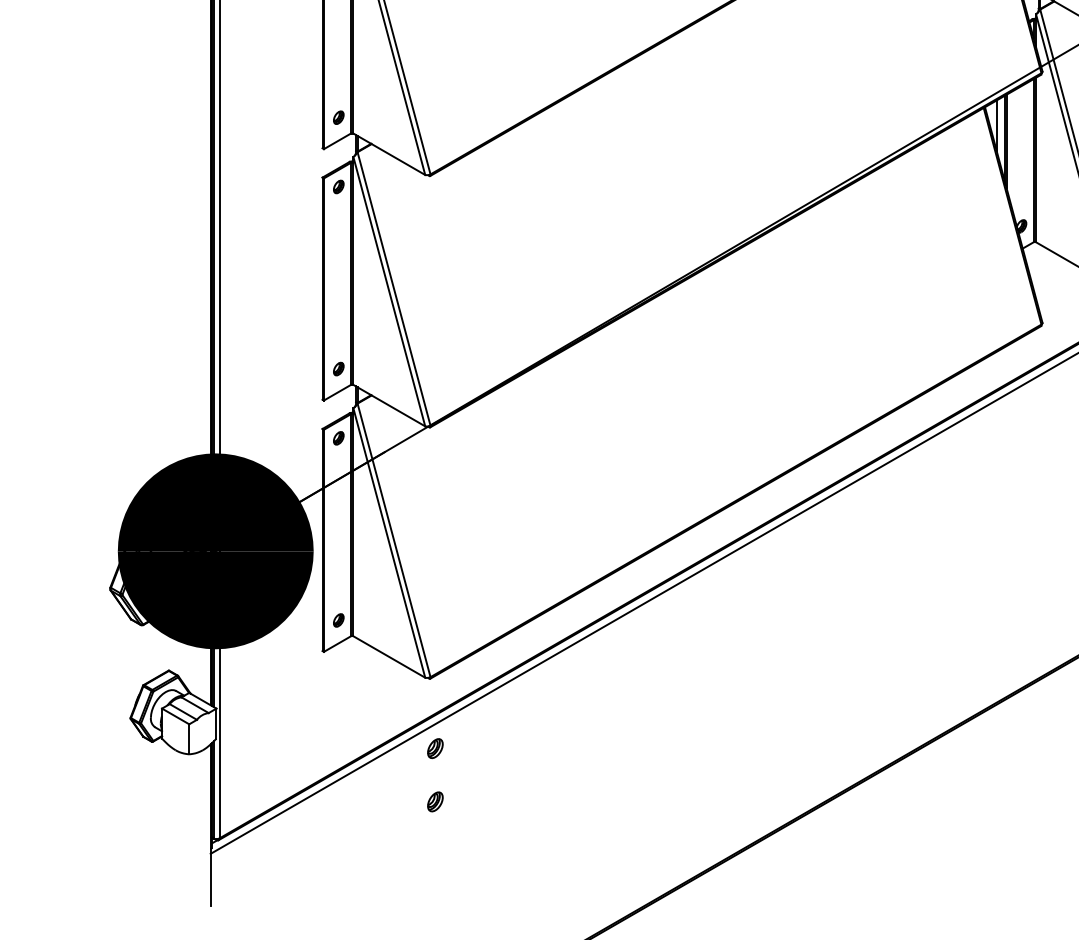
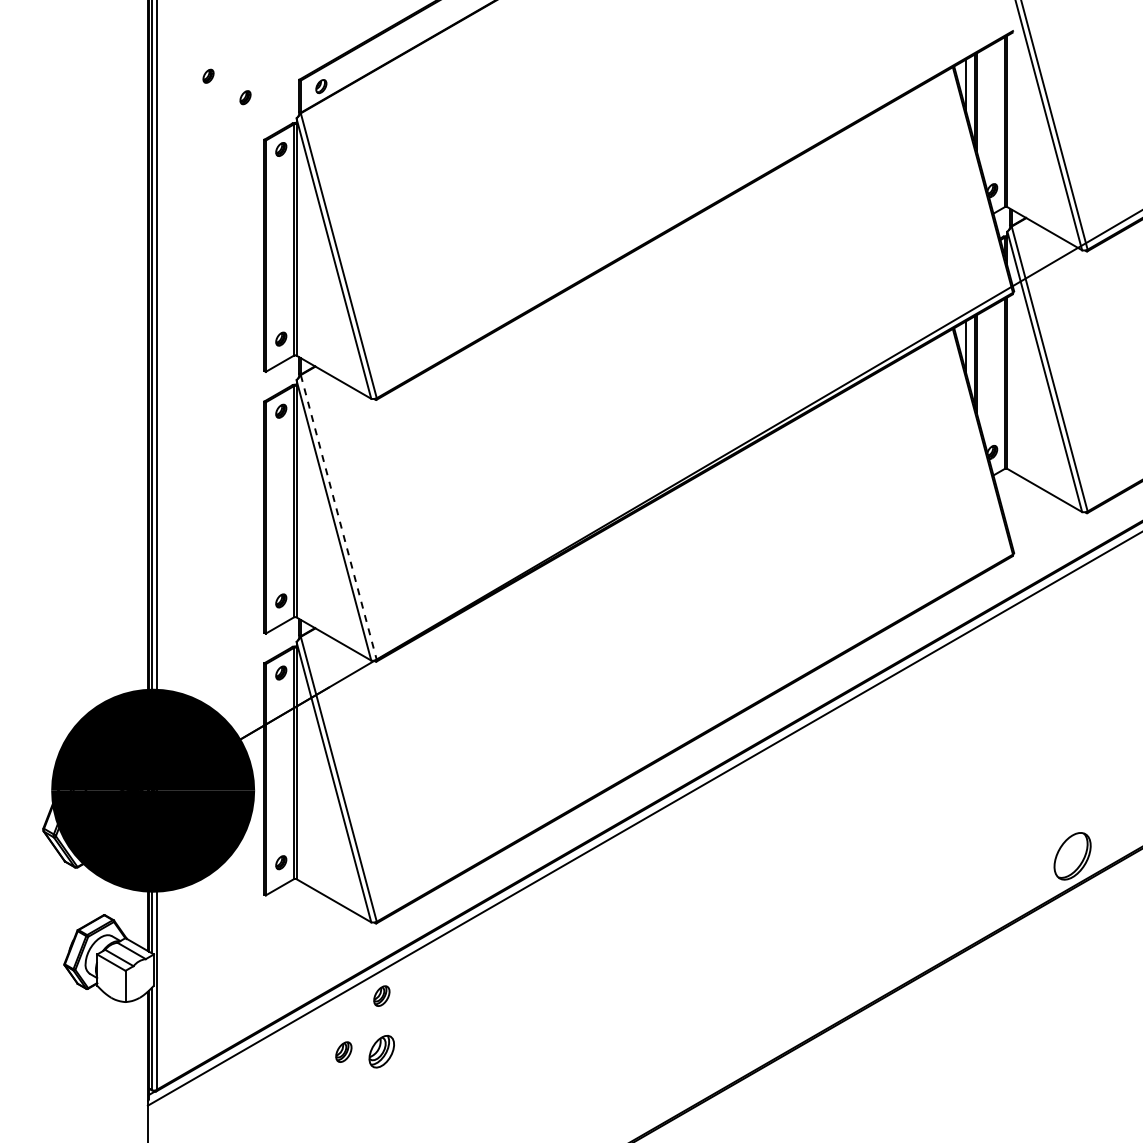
line: (393, 289) -> (338, 518), solid -> dashed
part: (398, 801) -> (343, 1051), added
part: (435, 801) -> (381, 1051), size x1.6

